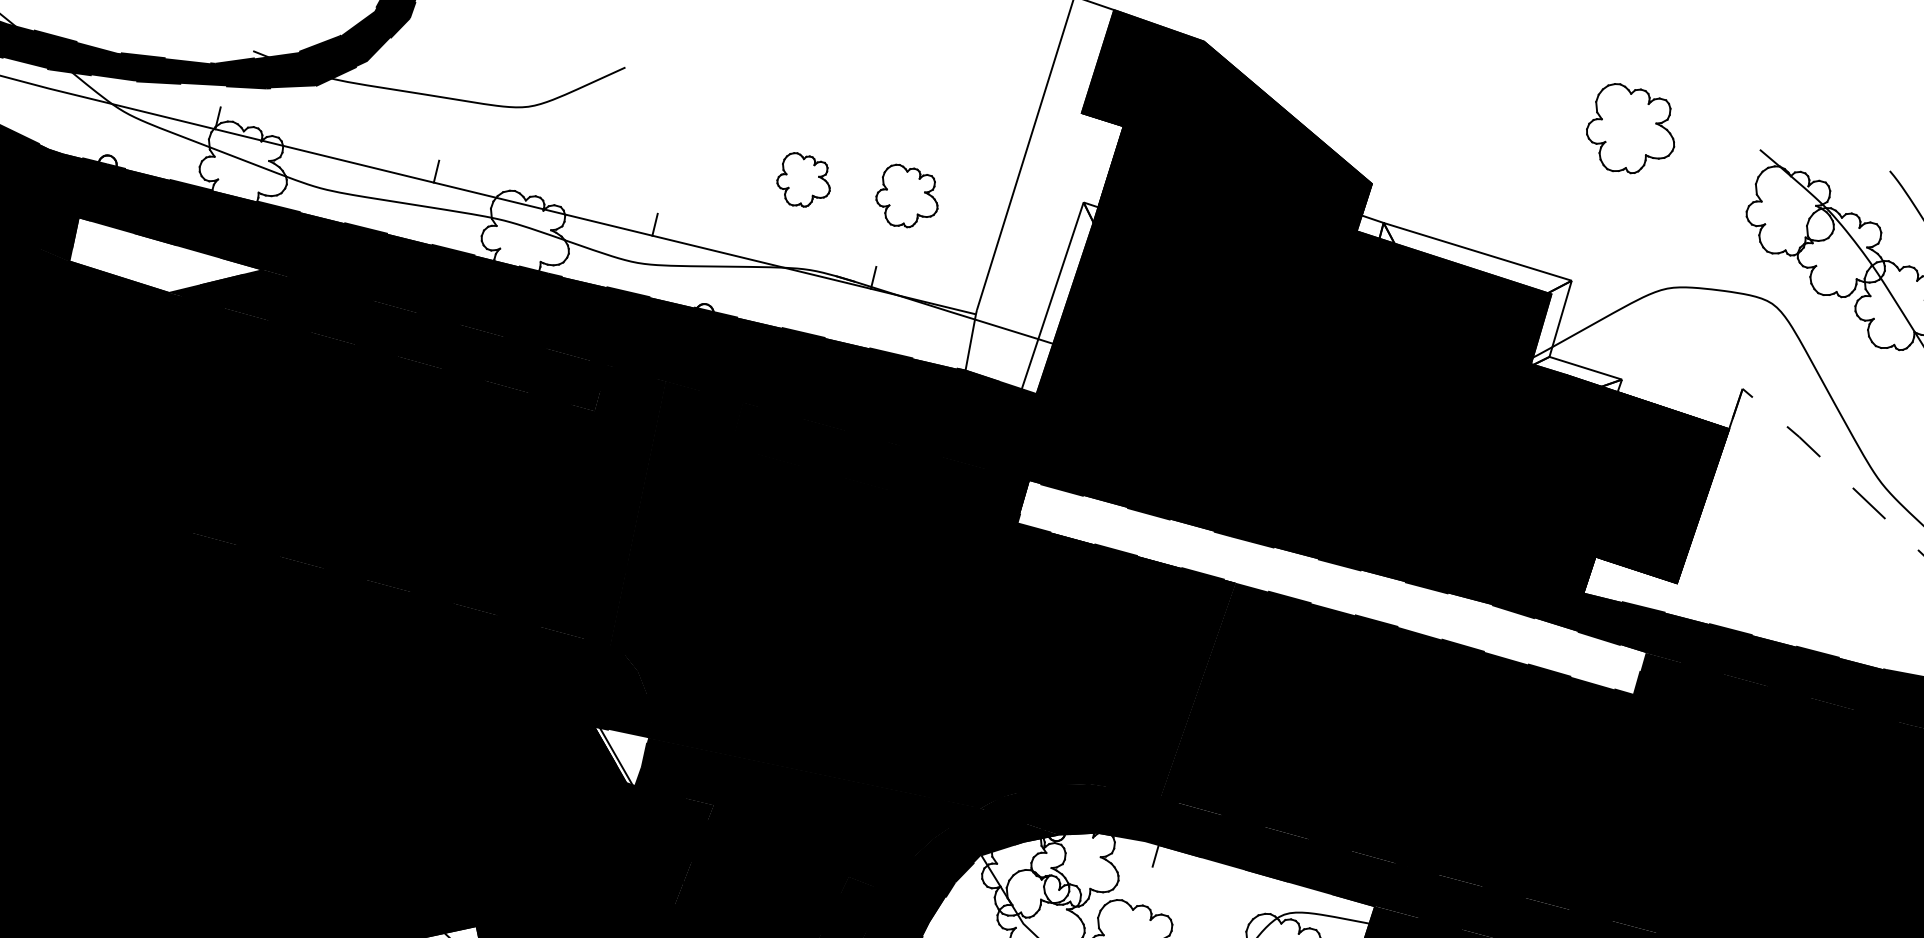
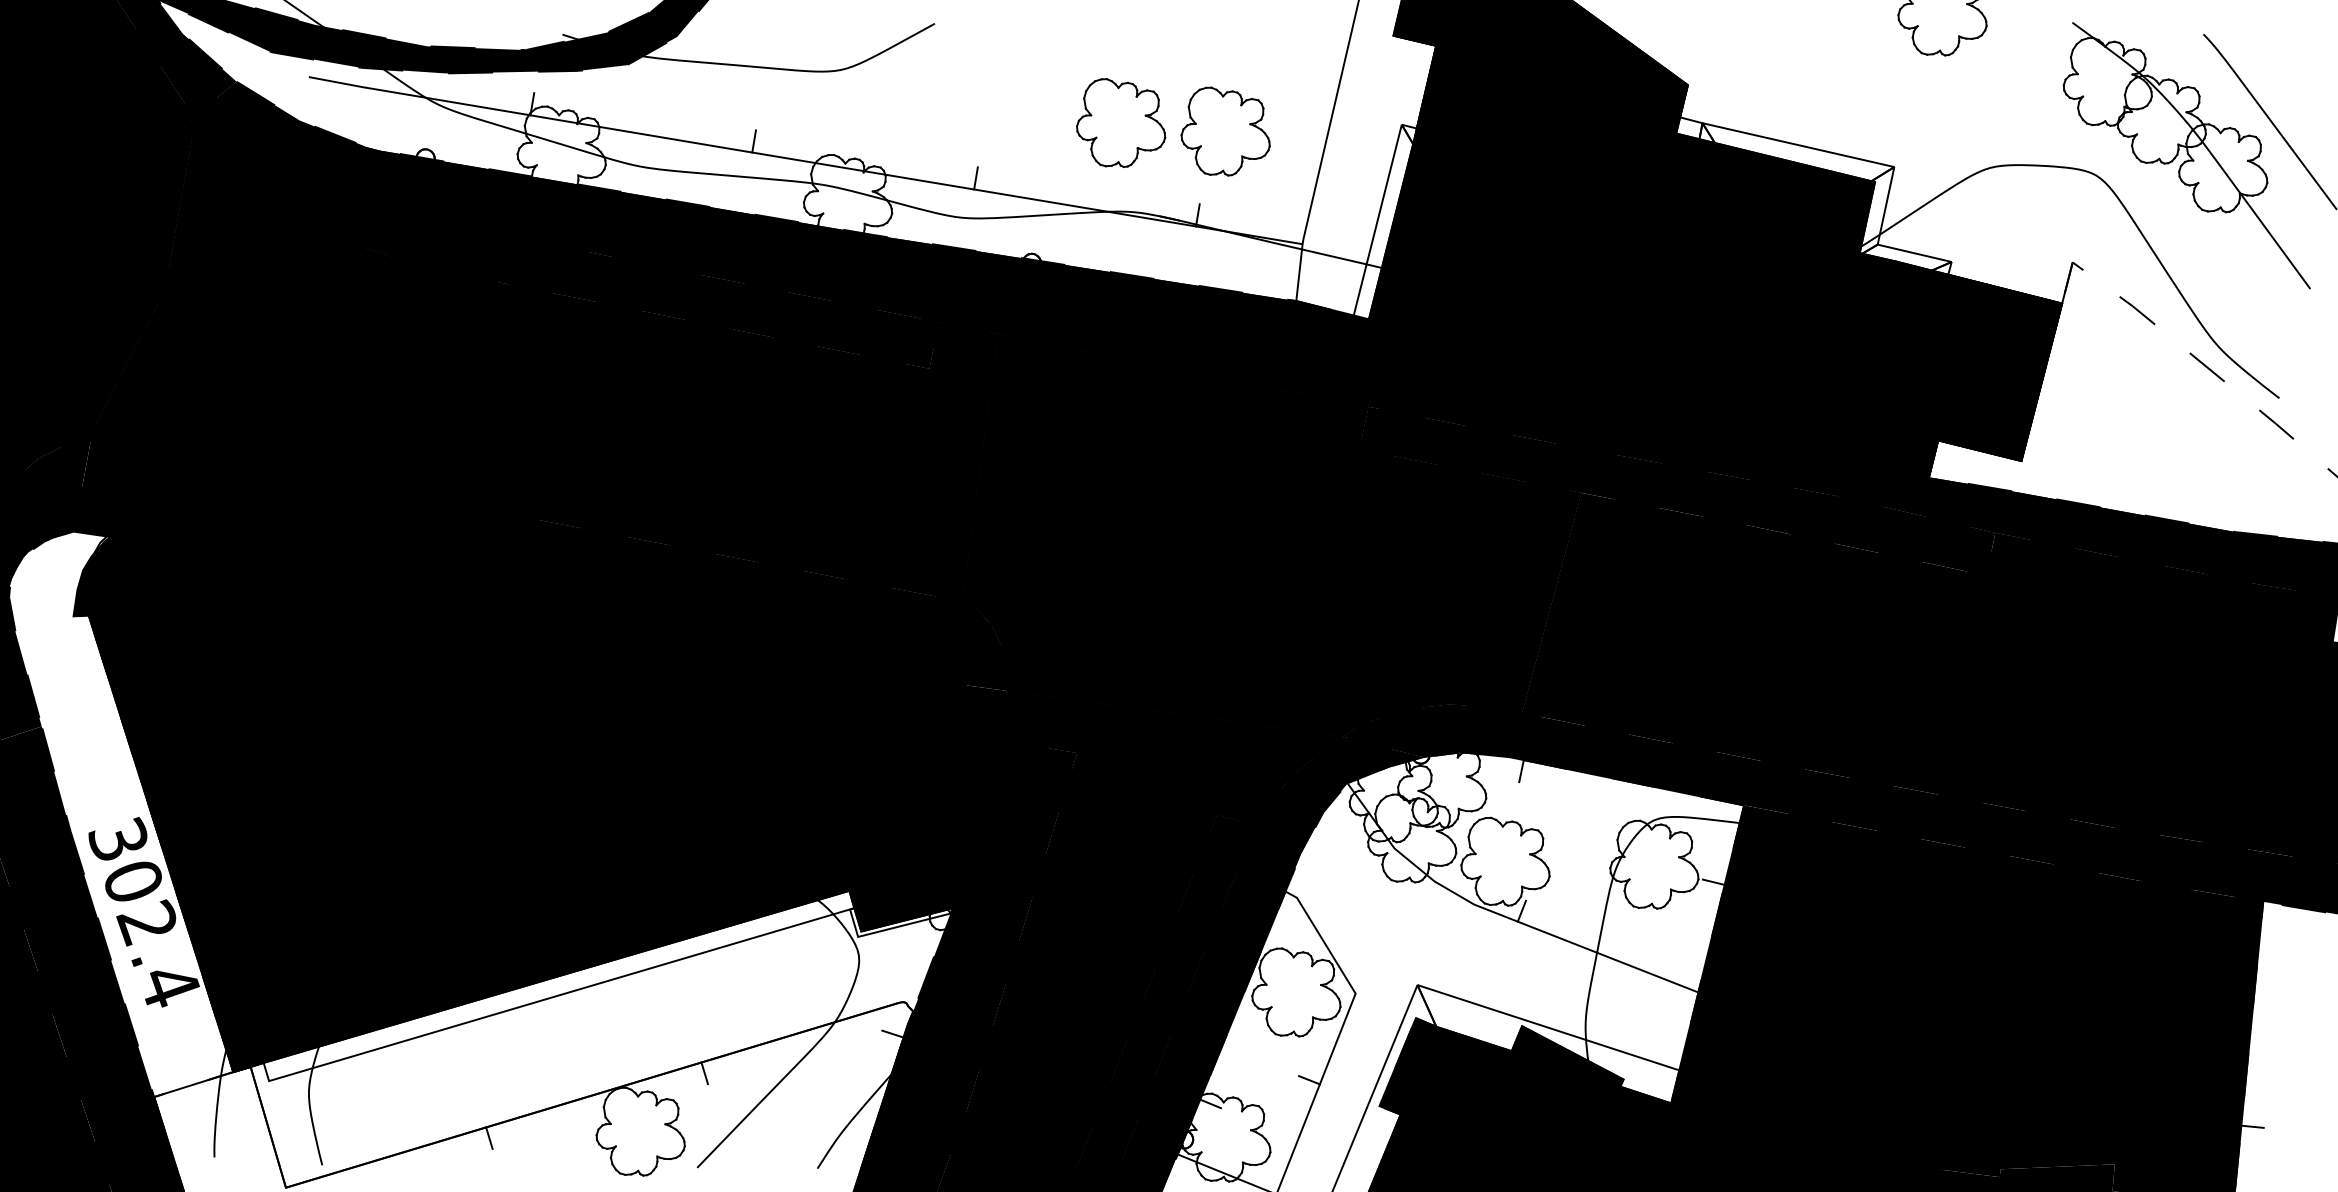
part: (804, 179) -> (1121, 122), size x1.67
part: (907, 196) -> (1225, 131), size x1.43
fill: (166, 258) -> (491, 247), added
fill: (1331, 587) -> (1677, 490), added
fill: (618, 756) -> (978, 711), added

